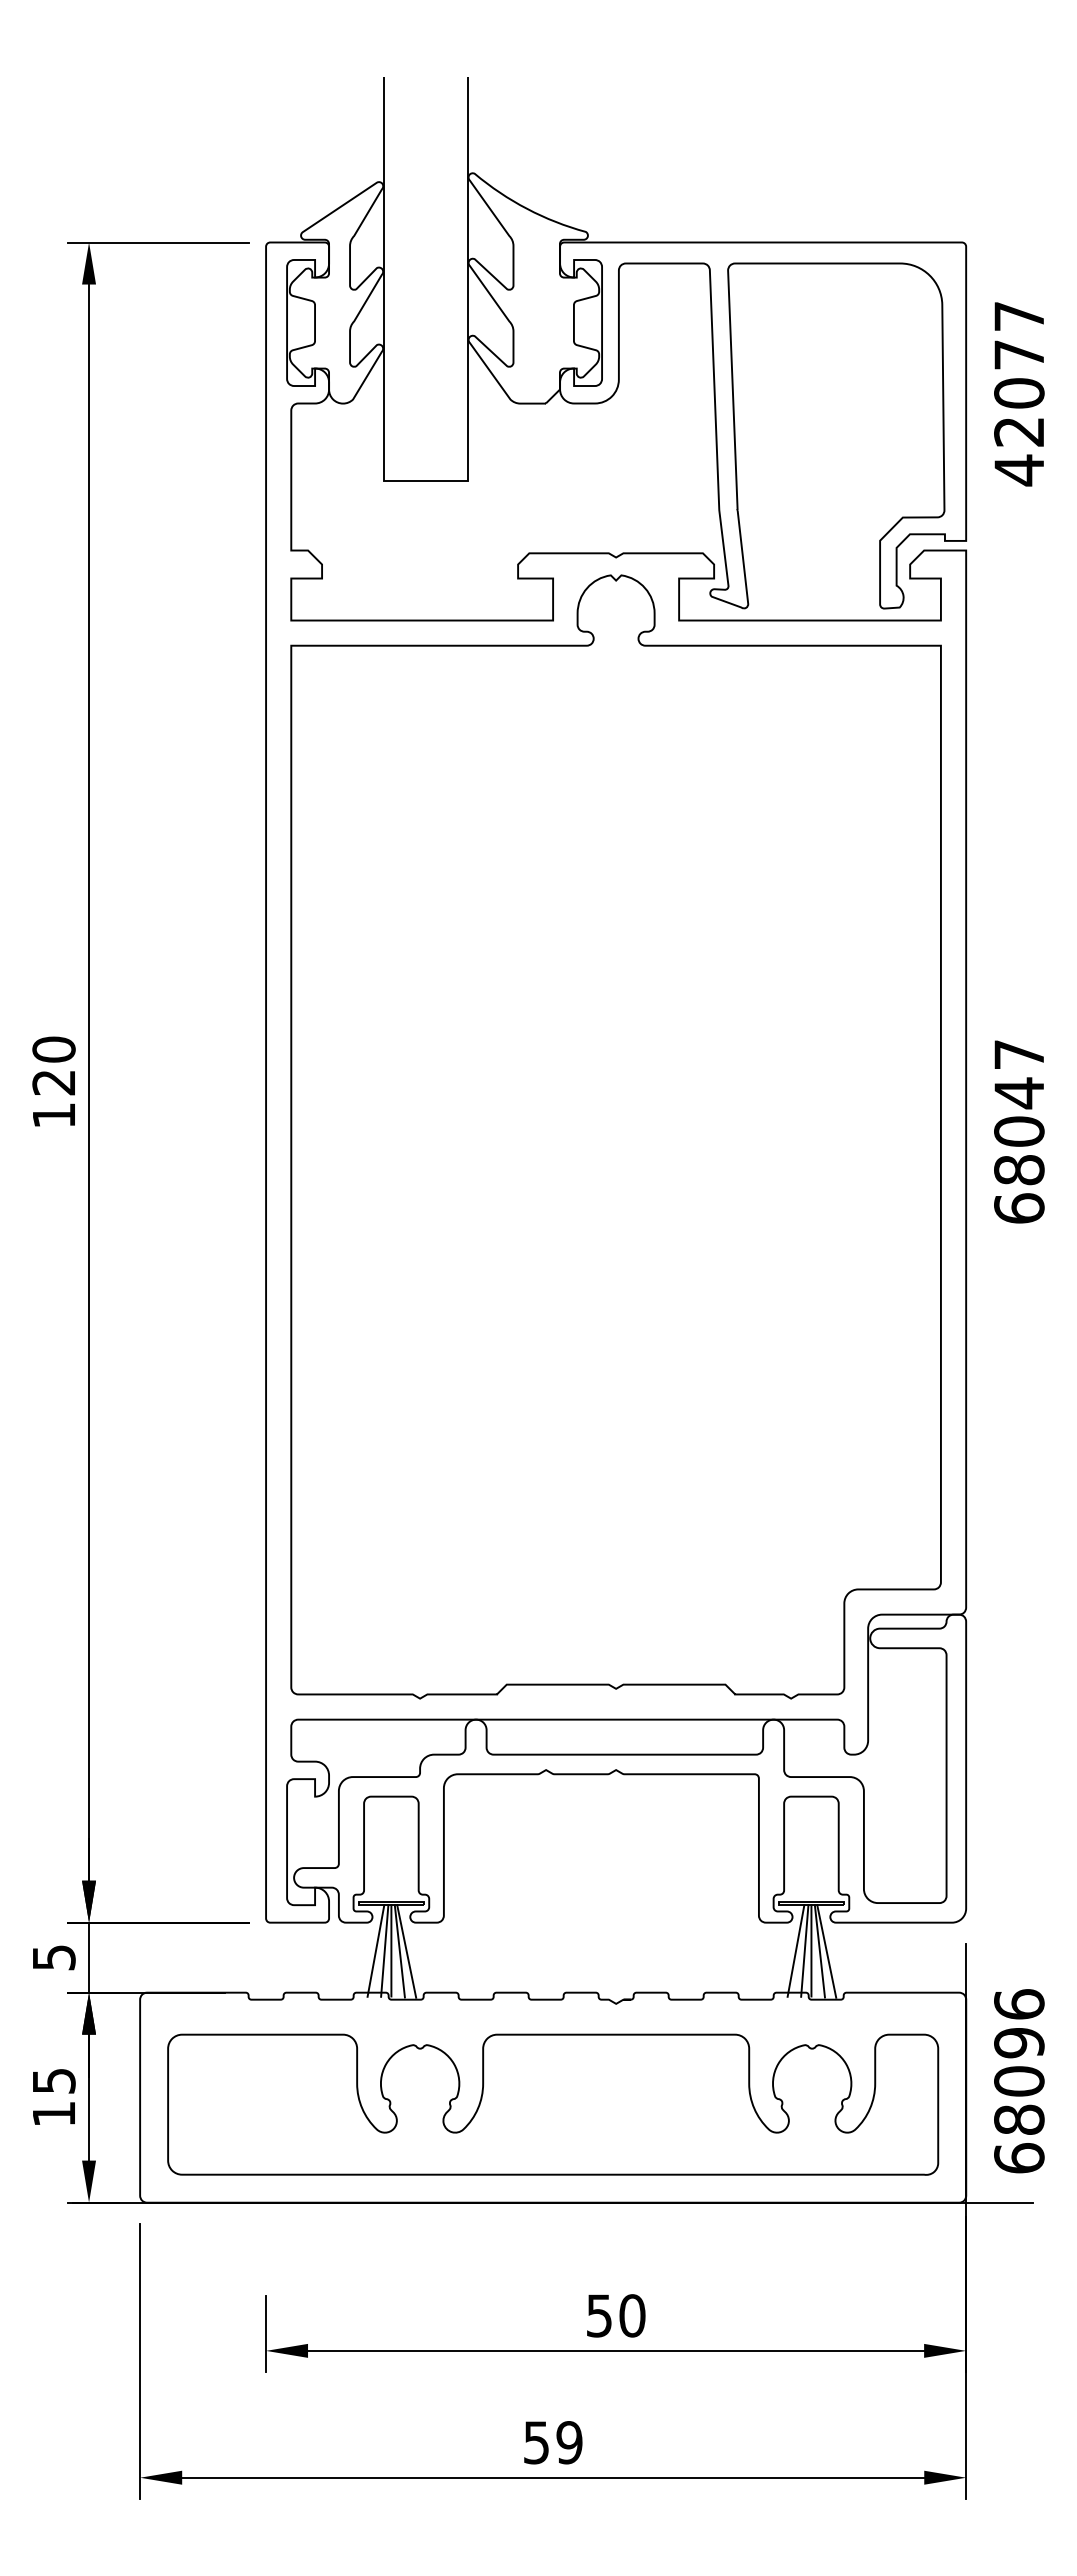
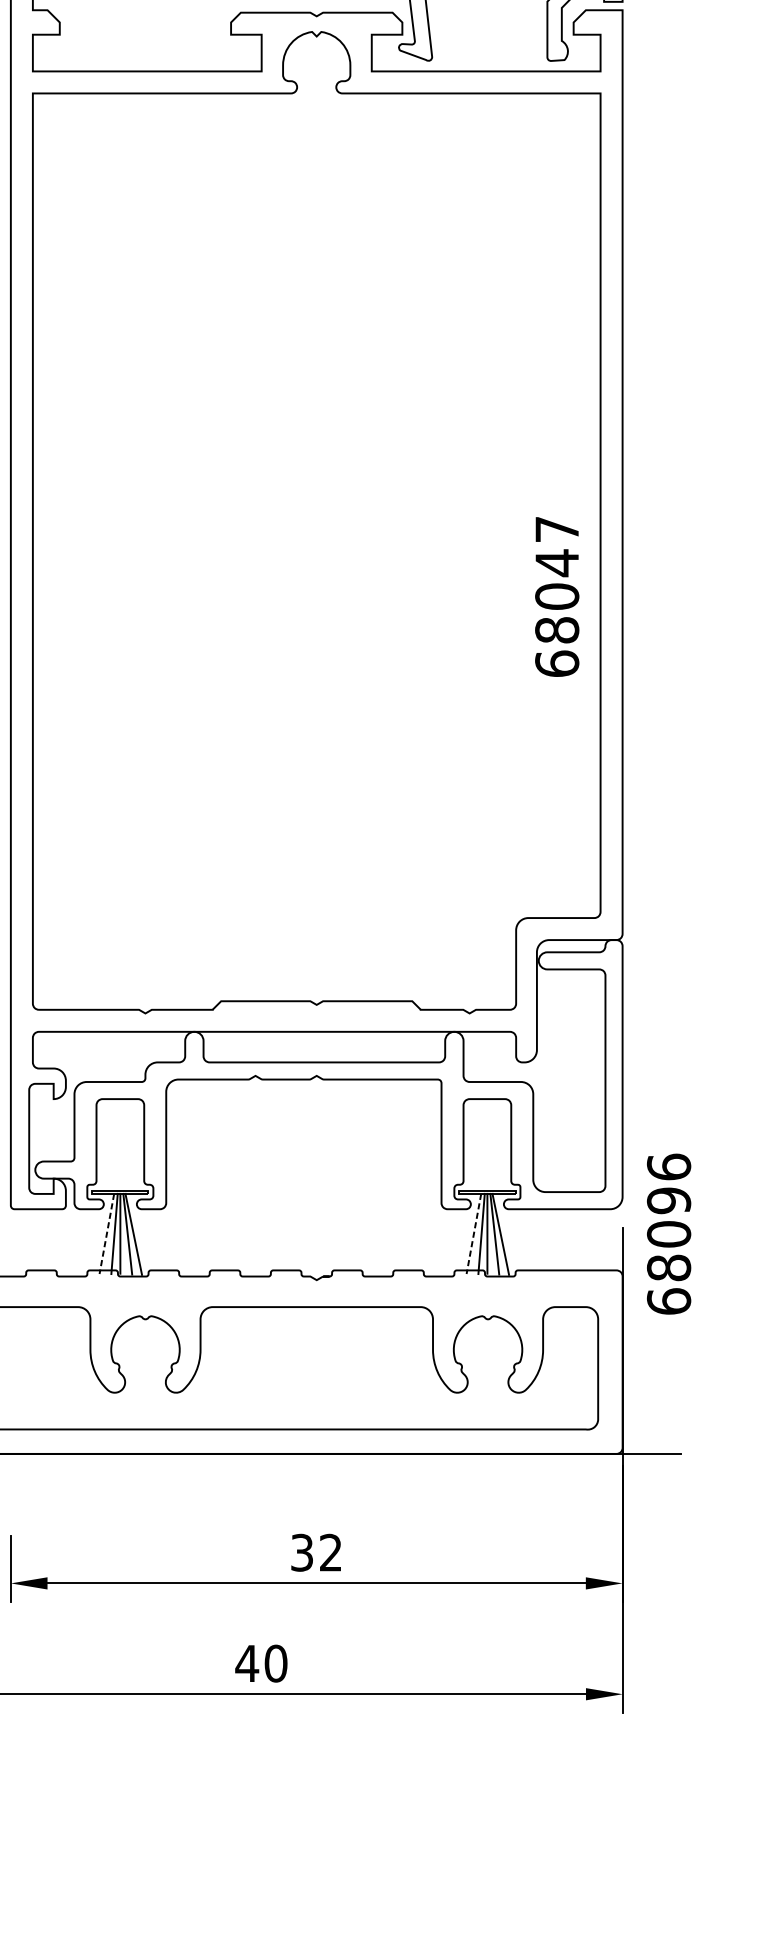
text: (1019, 1131) -> (557, 596), moved
line: (375, 1950) -> (106, 1233), solid -> dashed
line: (796, 1950) -> (474, 1233), solid -> dashed
text: (1019, 2081) -> (669, 1234), moved
text: (616, 2315) -> (317, 1552), 50 -> 32
text: (552, 2442) -> (261, 1663), 59 -> 40

